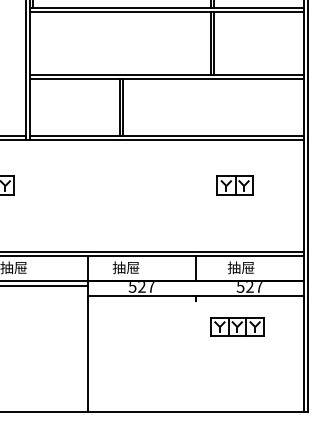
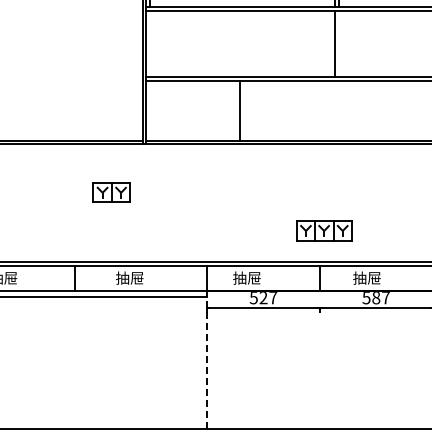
line: (214, 42) -> (339, 43), removed
line: (123, 107) -> (244, 110), removed
part: (234, 185) -> (360, 192), removed
text: (250, 287) -> (376, 298), 527 -> 587
part: (237, 326) -> (324, 230), moved
line: (88, 346) -> (207, 360), solid -> dashed

